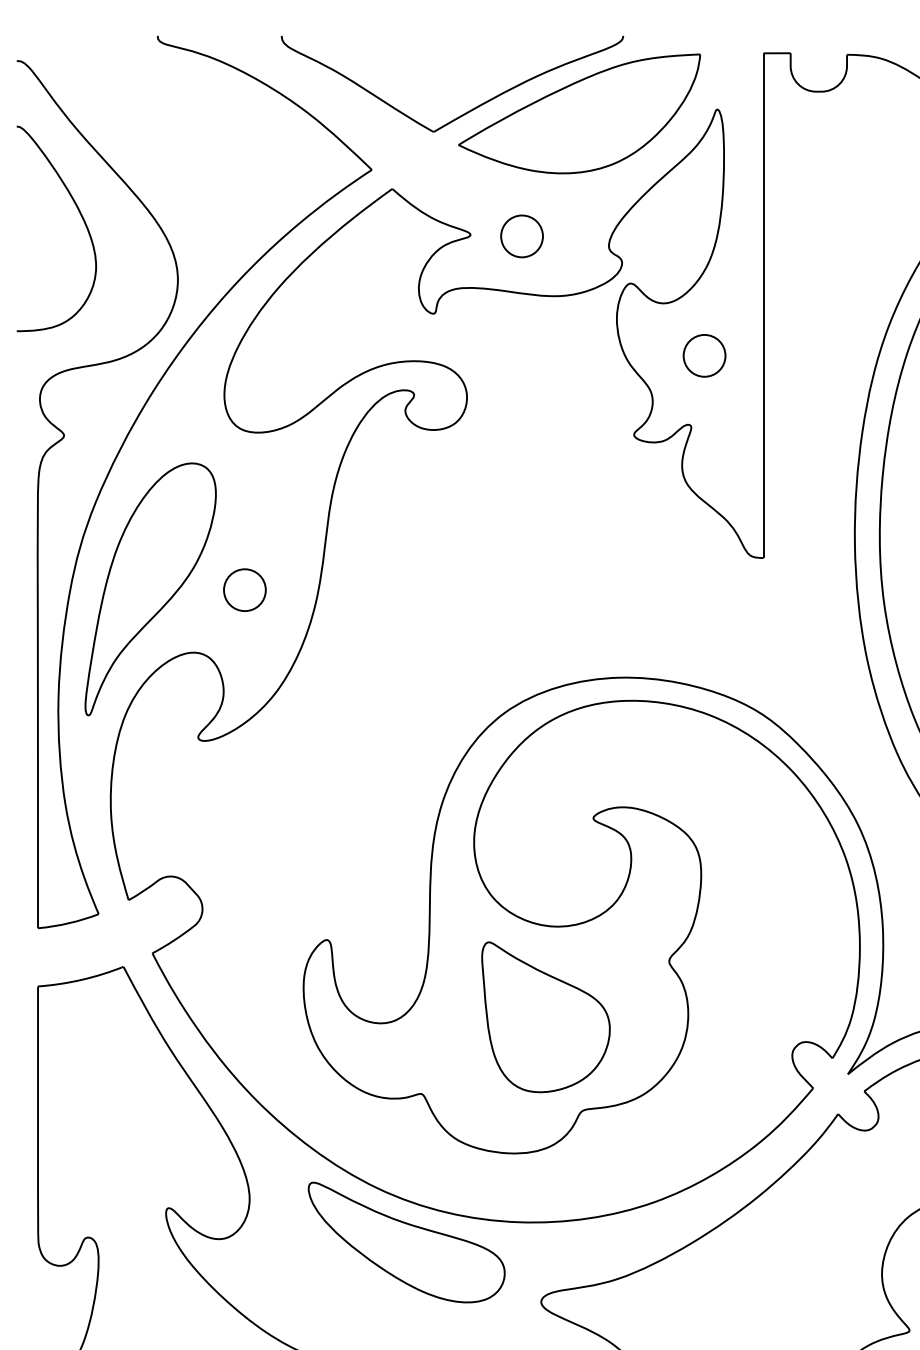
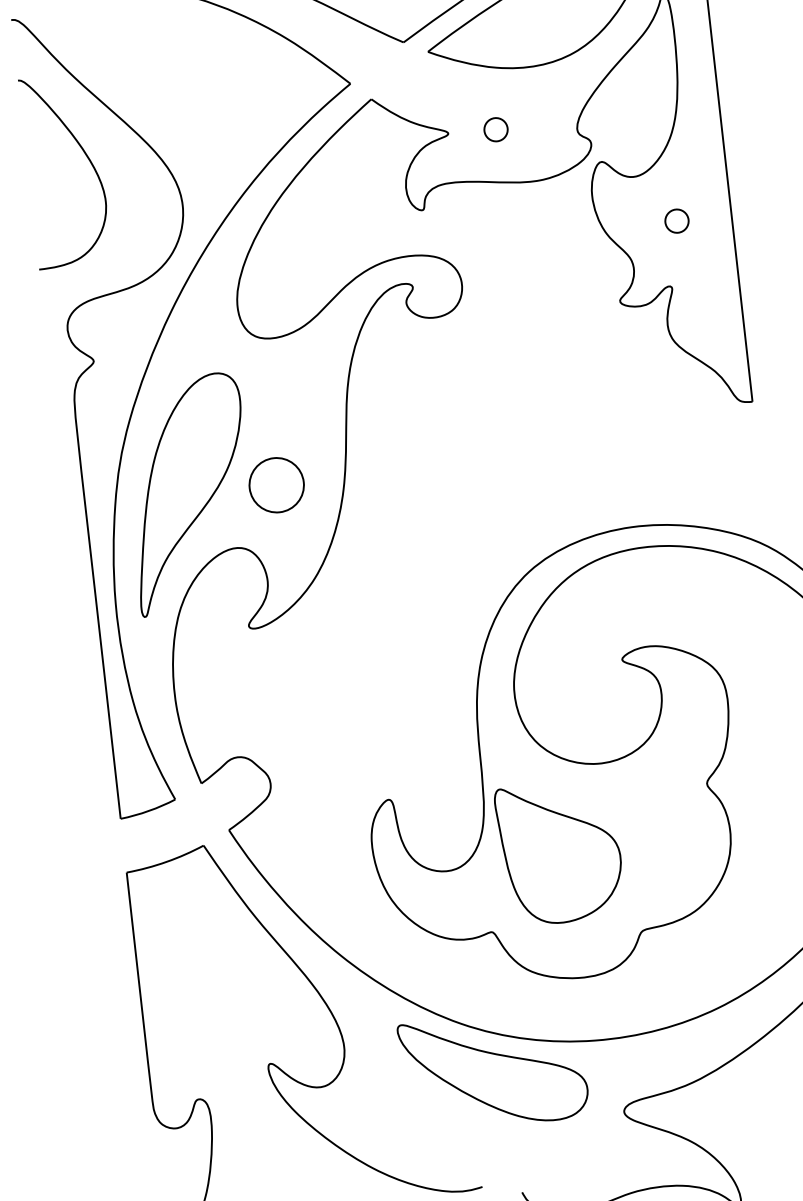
part: (521, 236) -> (495, 129), size x0.6
part: (704, 355) -> (676, 220), size x0.6
part: (244, 589) -> (276, 484), size x1.4
part: (545, 1017) -> (559, 853), moved

